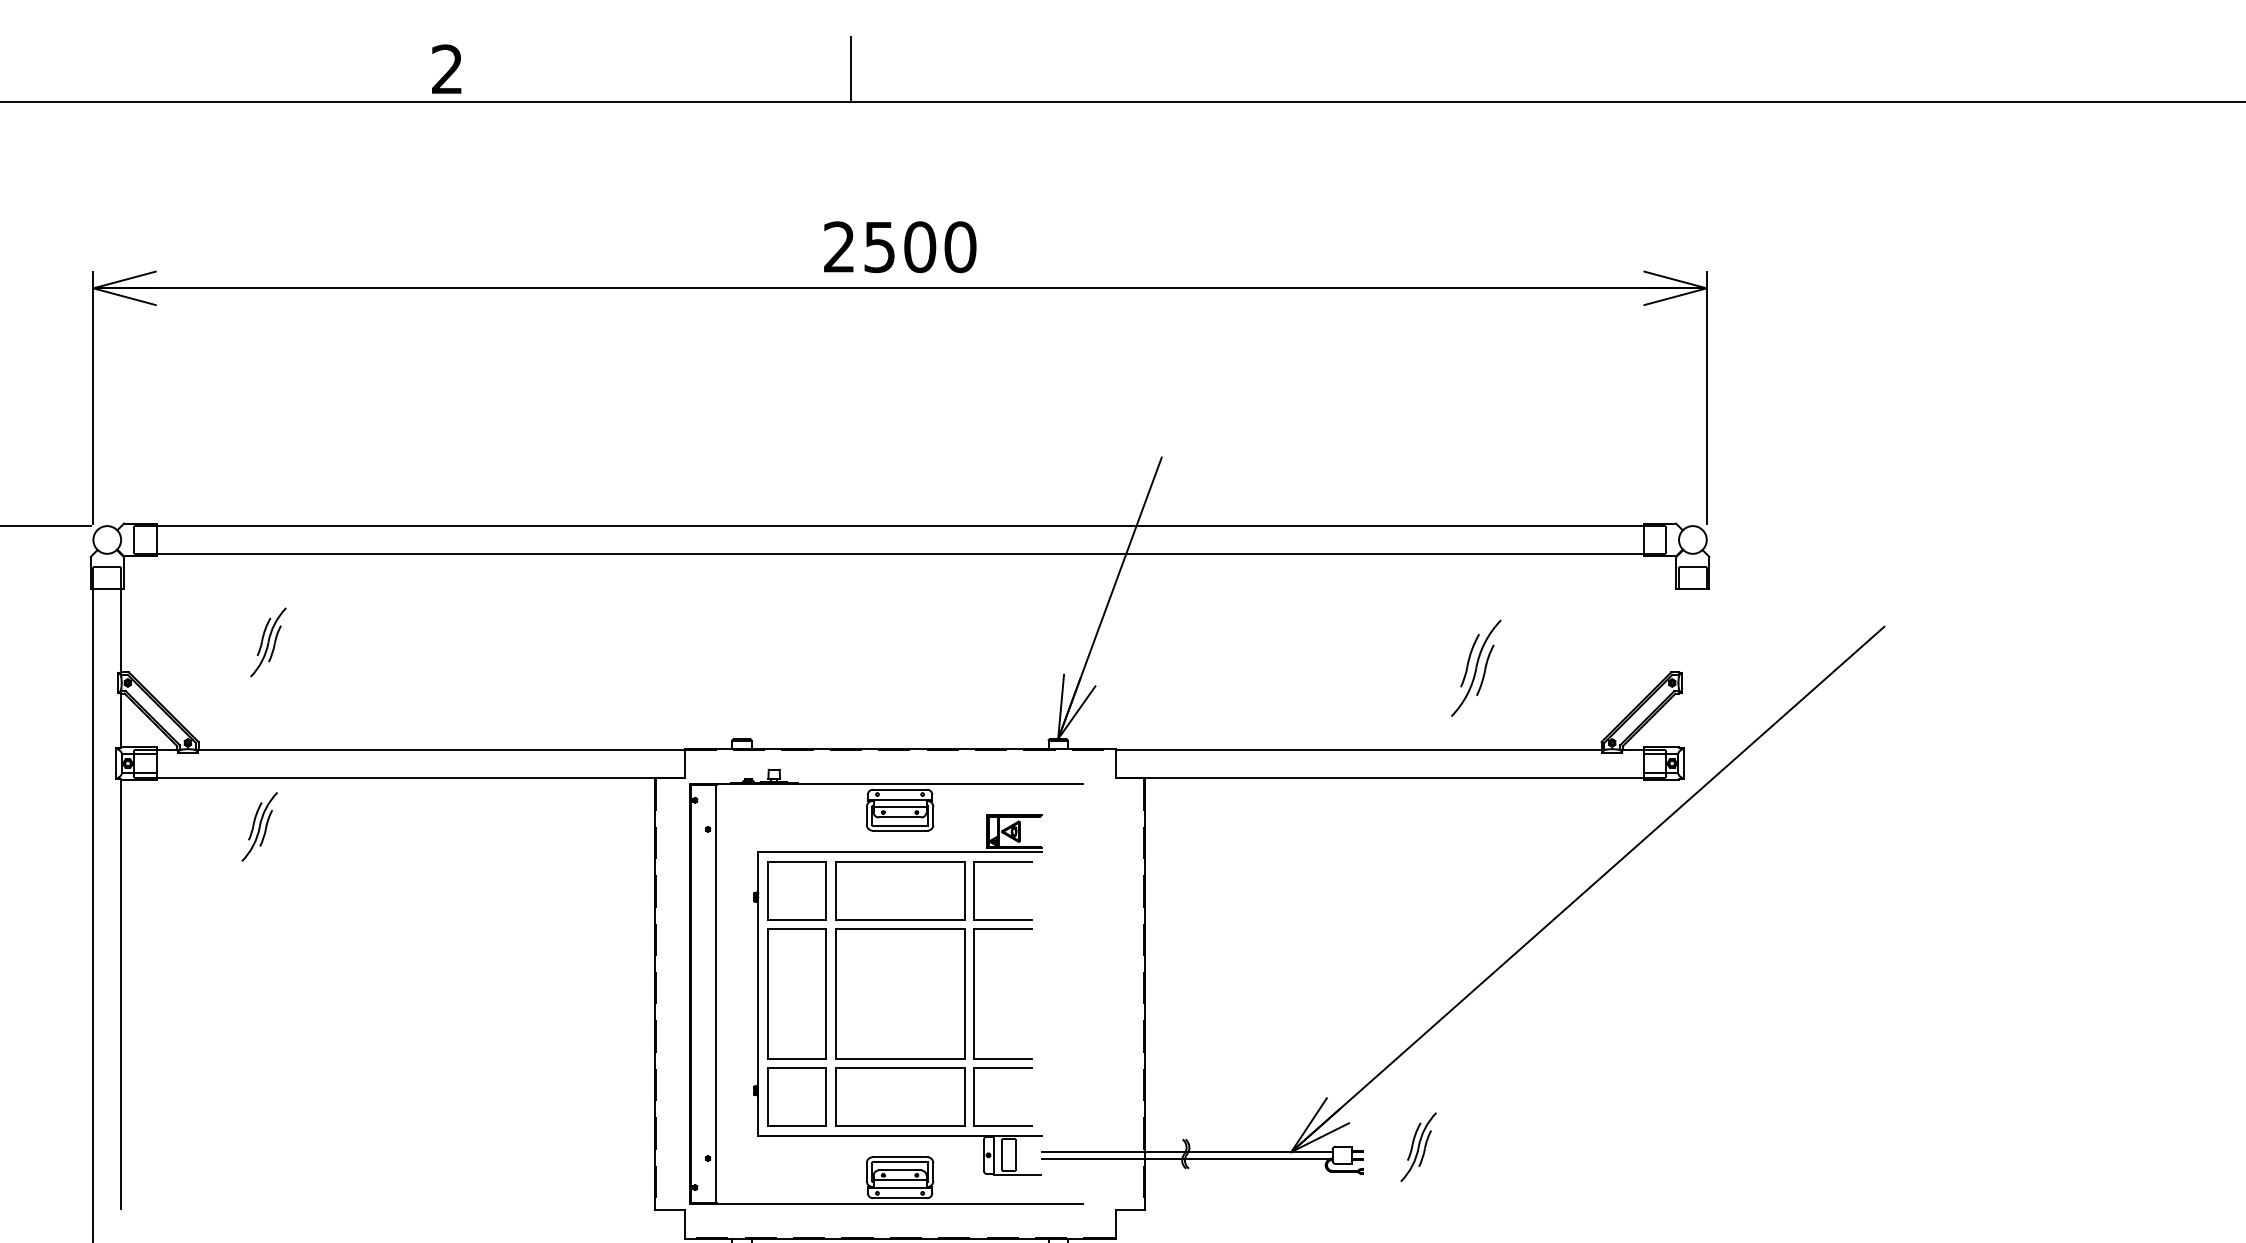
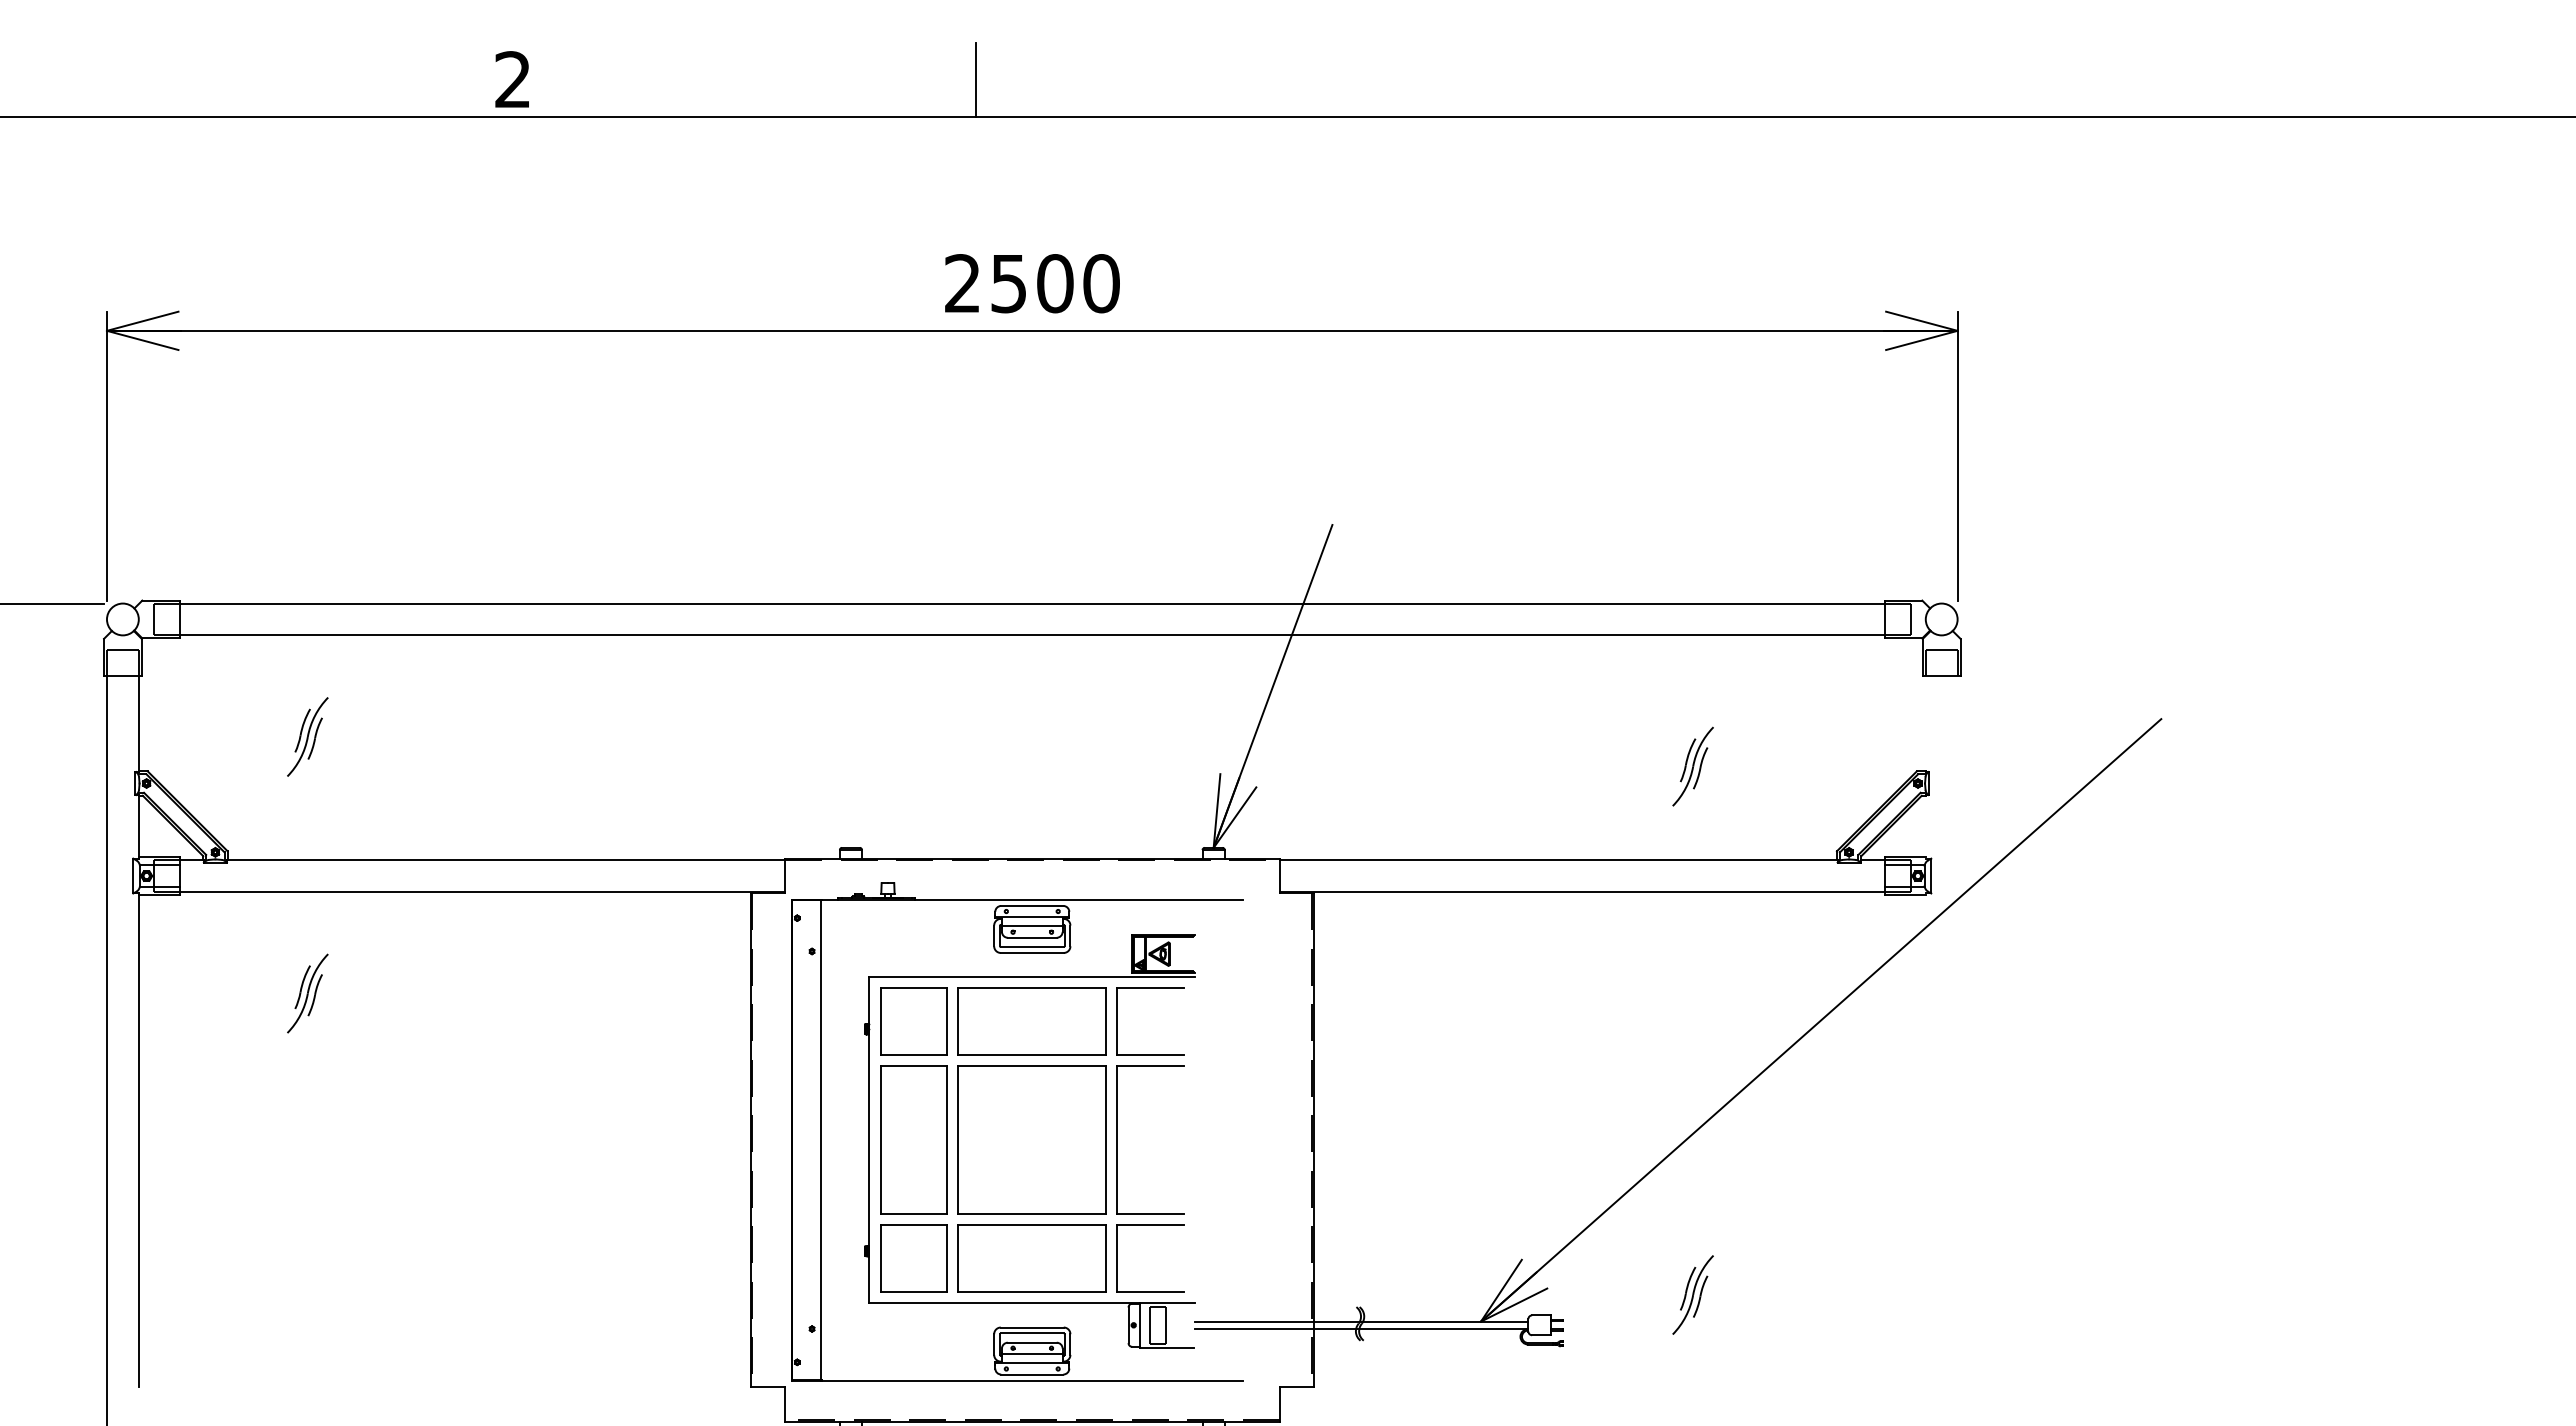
part: (1475, 668) -> (1692, 766), size x0.71
part: (259, 826) -> (307, 993), moved
part: (1418, 1146) -> (1692, 1294), moved

